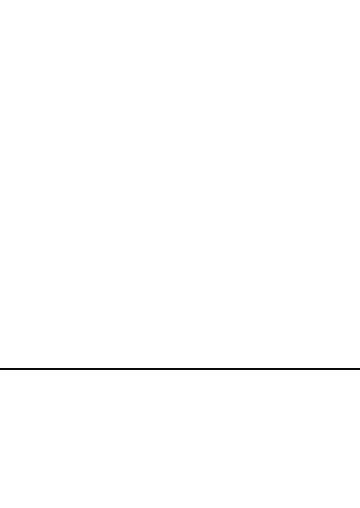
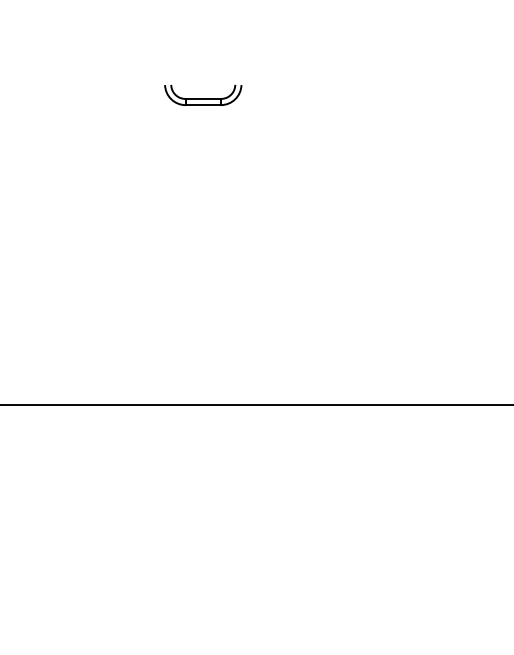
part: (173, 109) -> (203, 94), added

